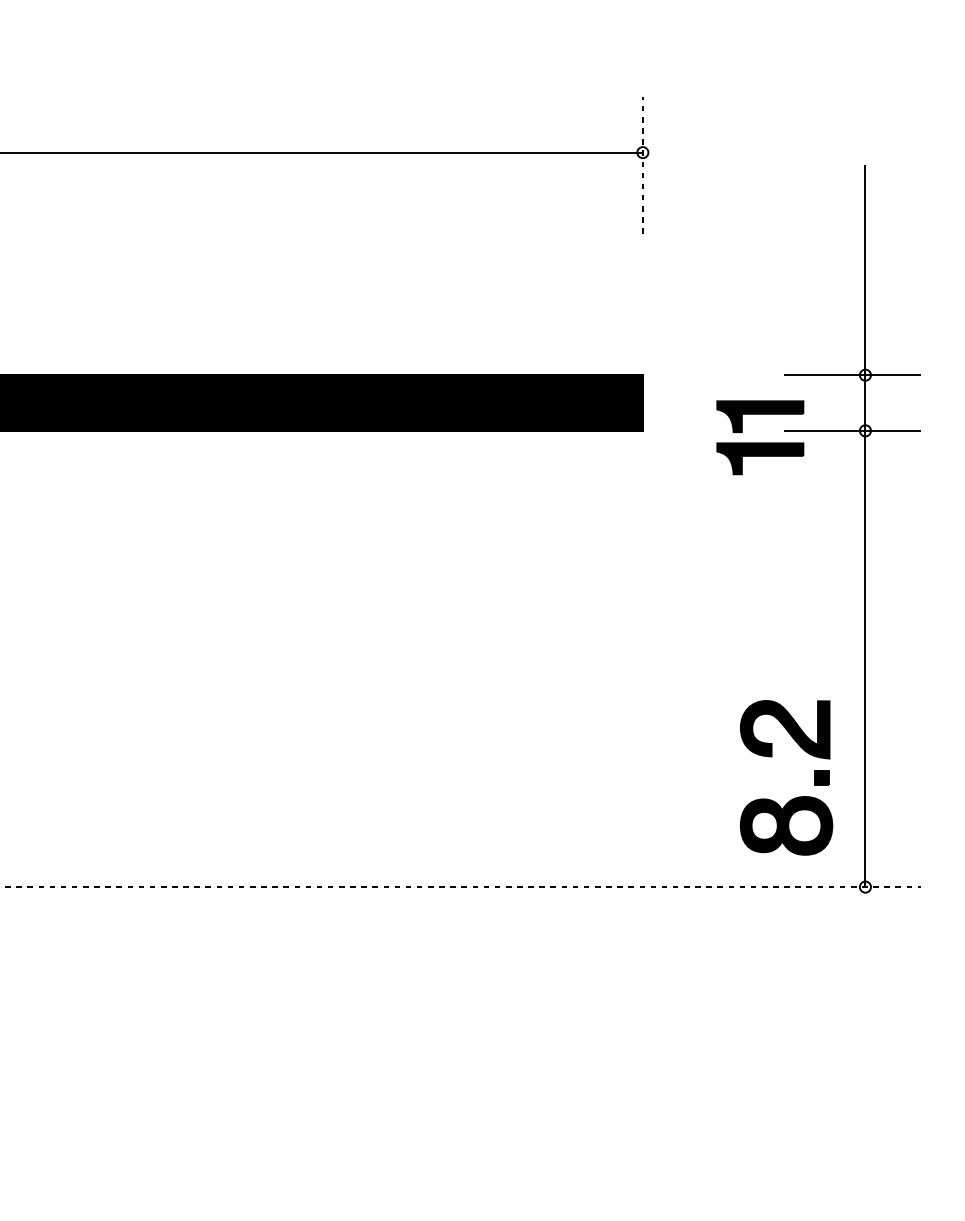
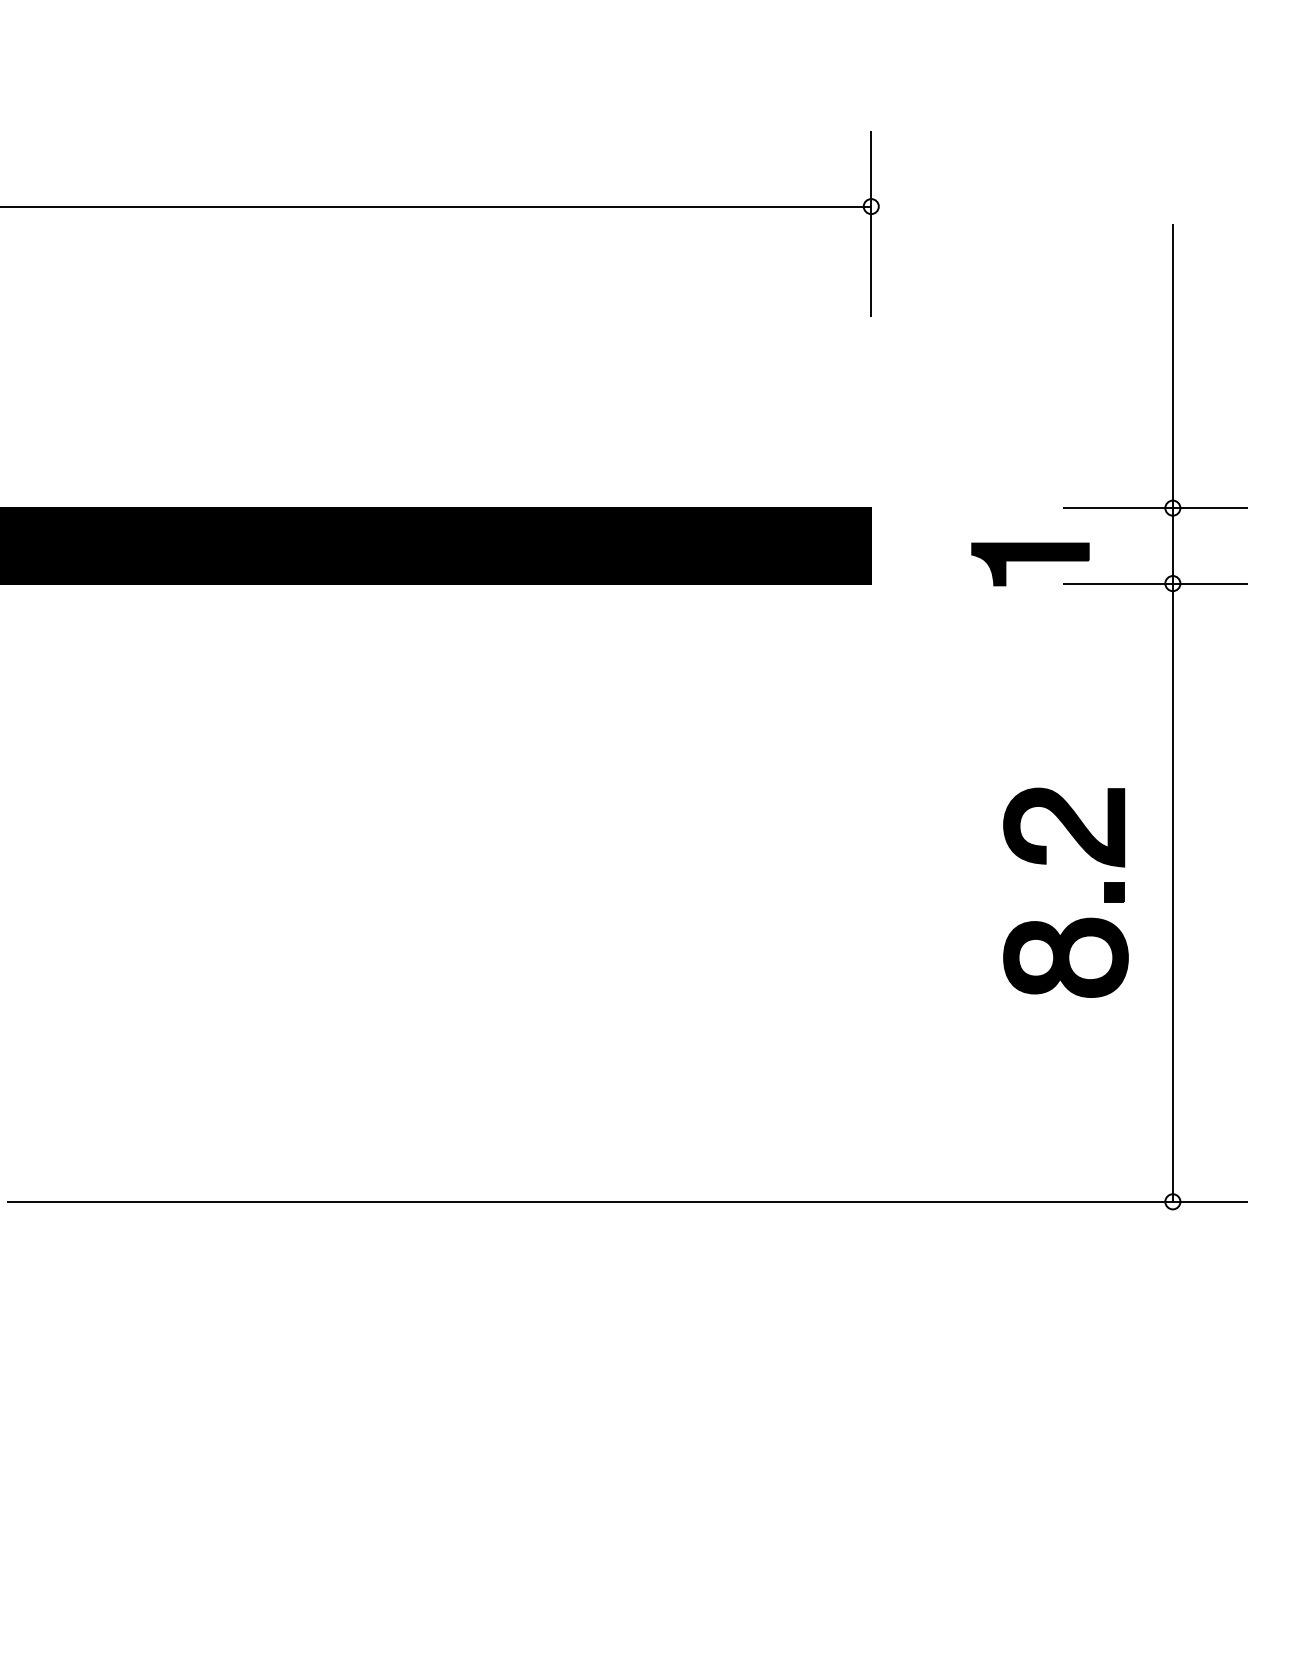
line: (643, 165) -> (871, 223), dashed -> solid
part: (760, 458) -> (1030, 621), removed
part: (793, 798) -> (1075, 920), moved
line: (462, 886) -> (627, 1201), dashed -> solid

